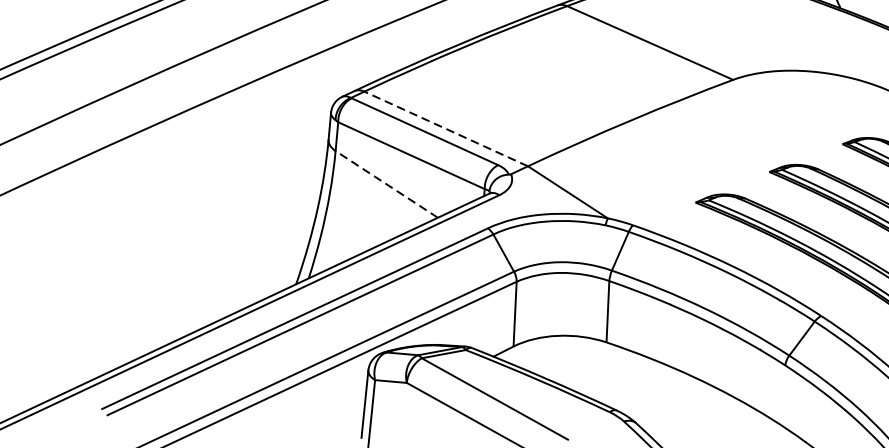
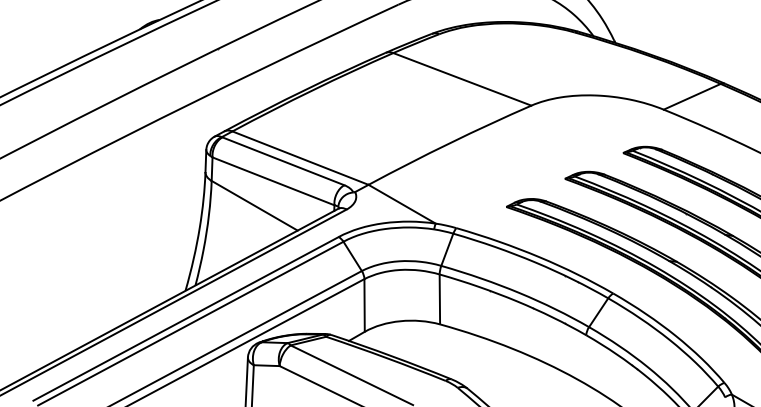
line: (446, 128) -> (300, 157), dashed -> solid
line: (386, 184) -> (254, 205), dashed -> solid

